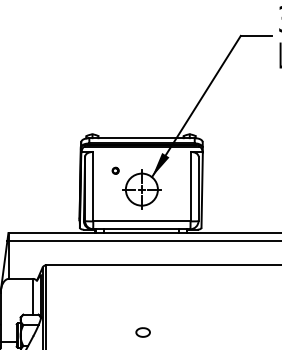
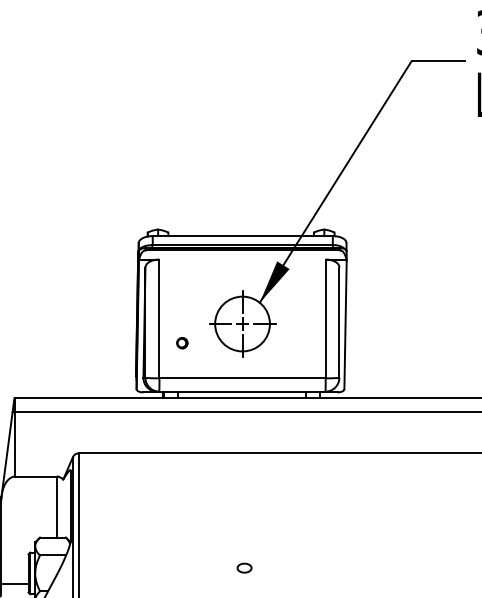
part: (115, 170) -> (182, 342), moved
part: (142, 332) -> (243, 568), size x0.6

